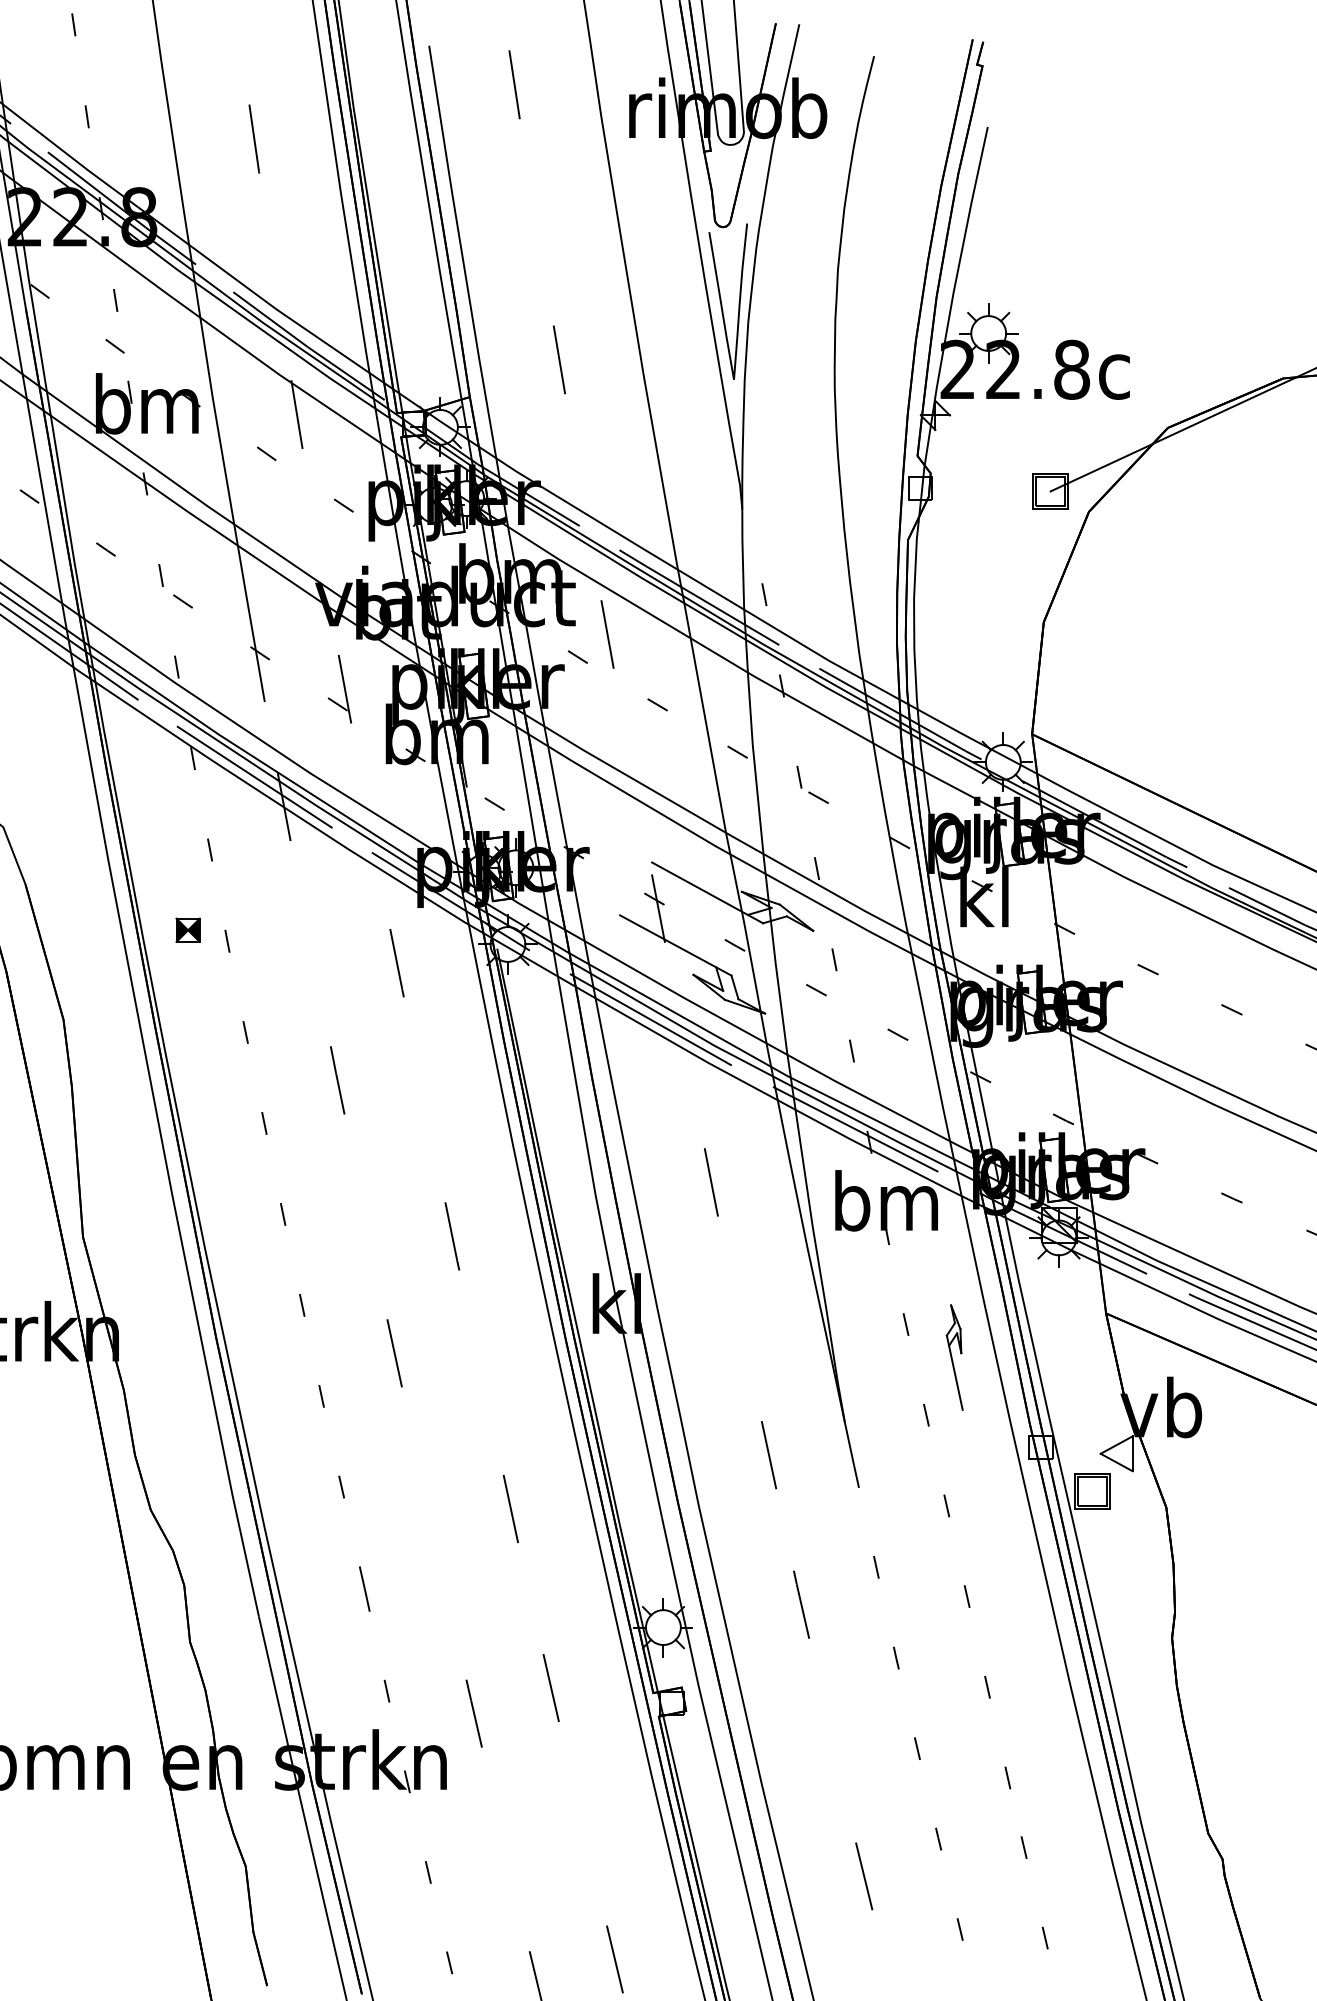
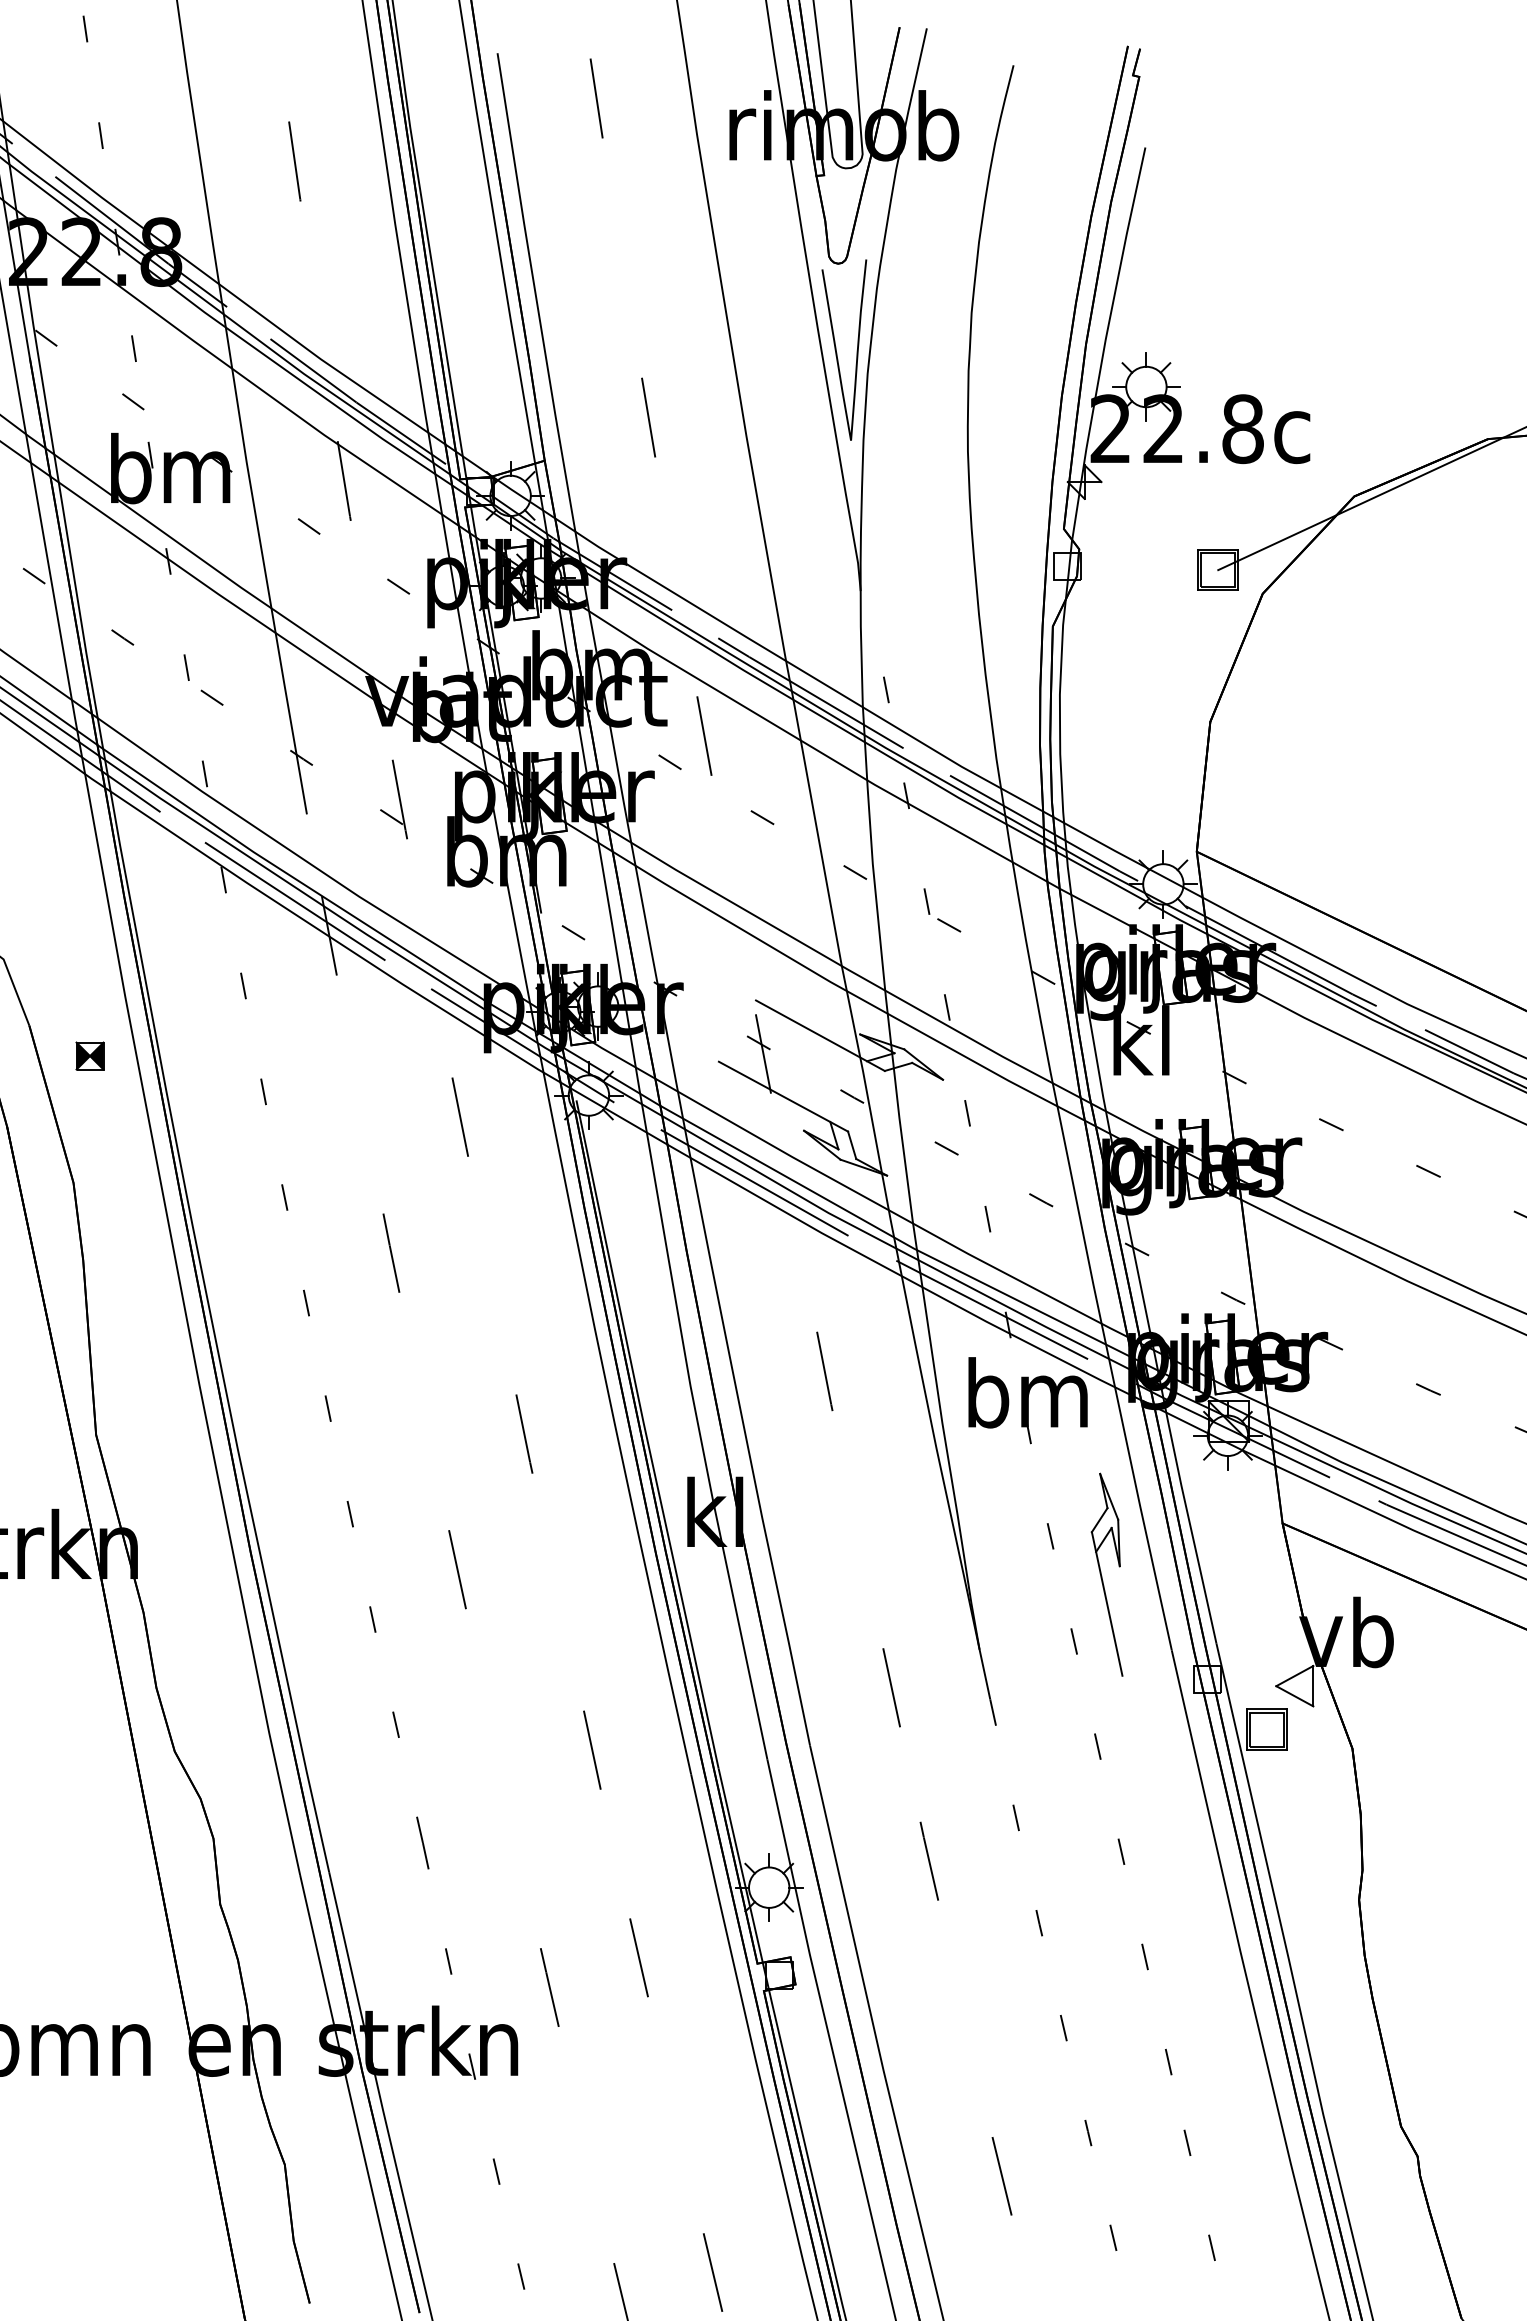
part: (187, 929) -> (89, 1055), moved
part: (954, 1357) -> (1106, 1574), size x1.67

